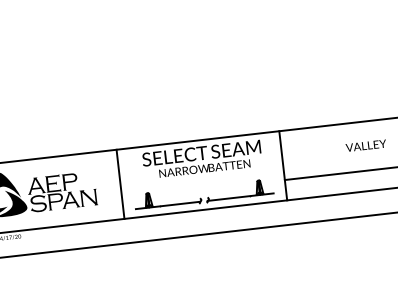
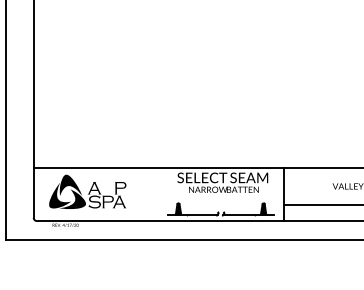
line: (120, 183) -> (158, 193), removed
fill: (53, 184) -> (107, 188), removed
fill: (88, 197) -> (133, 201), removed

